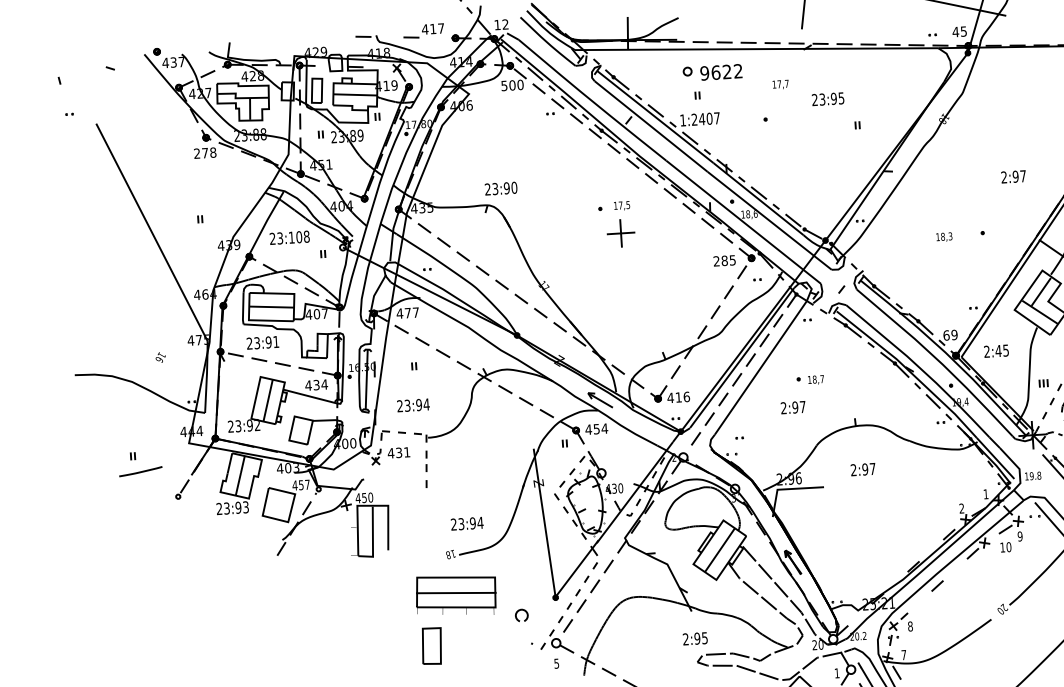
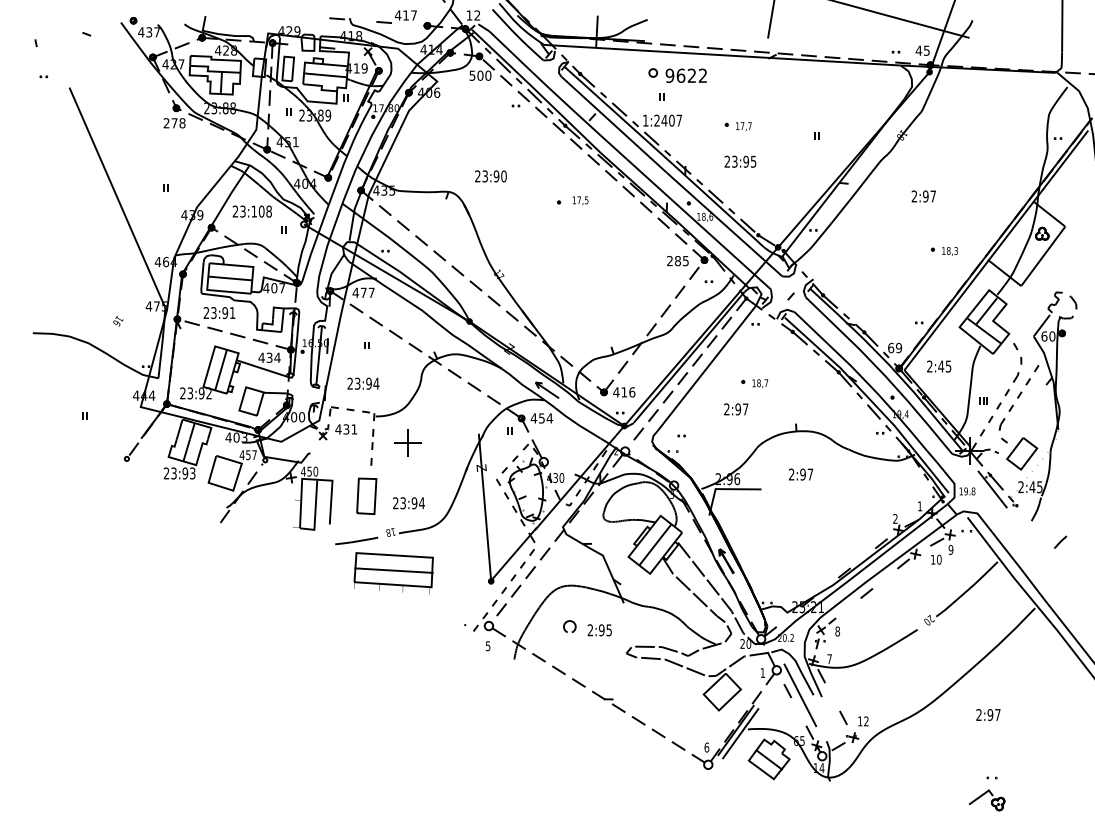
text: (780, 84) -> (743, 126), moved
text: (828, 98) -> (740, 161), moved
text: (1013, 176) -> (923, 196), moved
text: (500, 188) -> (490, 176), moved
part: (620, 233) -> (407, 442), moved
text: (943, 237) -> (949, 251), moved
line: (140, 471) -> (356, 540), moved
part: (521, 615) -> (569, 626), moved
text: (695, 639) -> (599, 630), moved
line: (423, 646) -> (358, 496), moved

